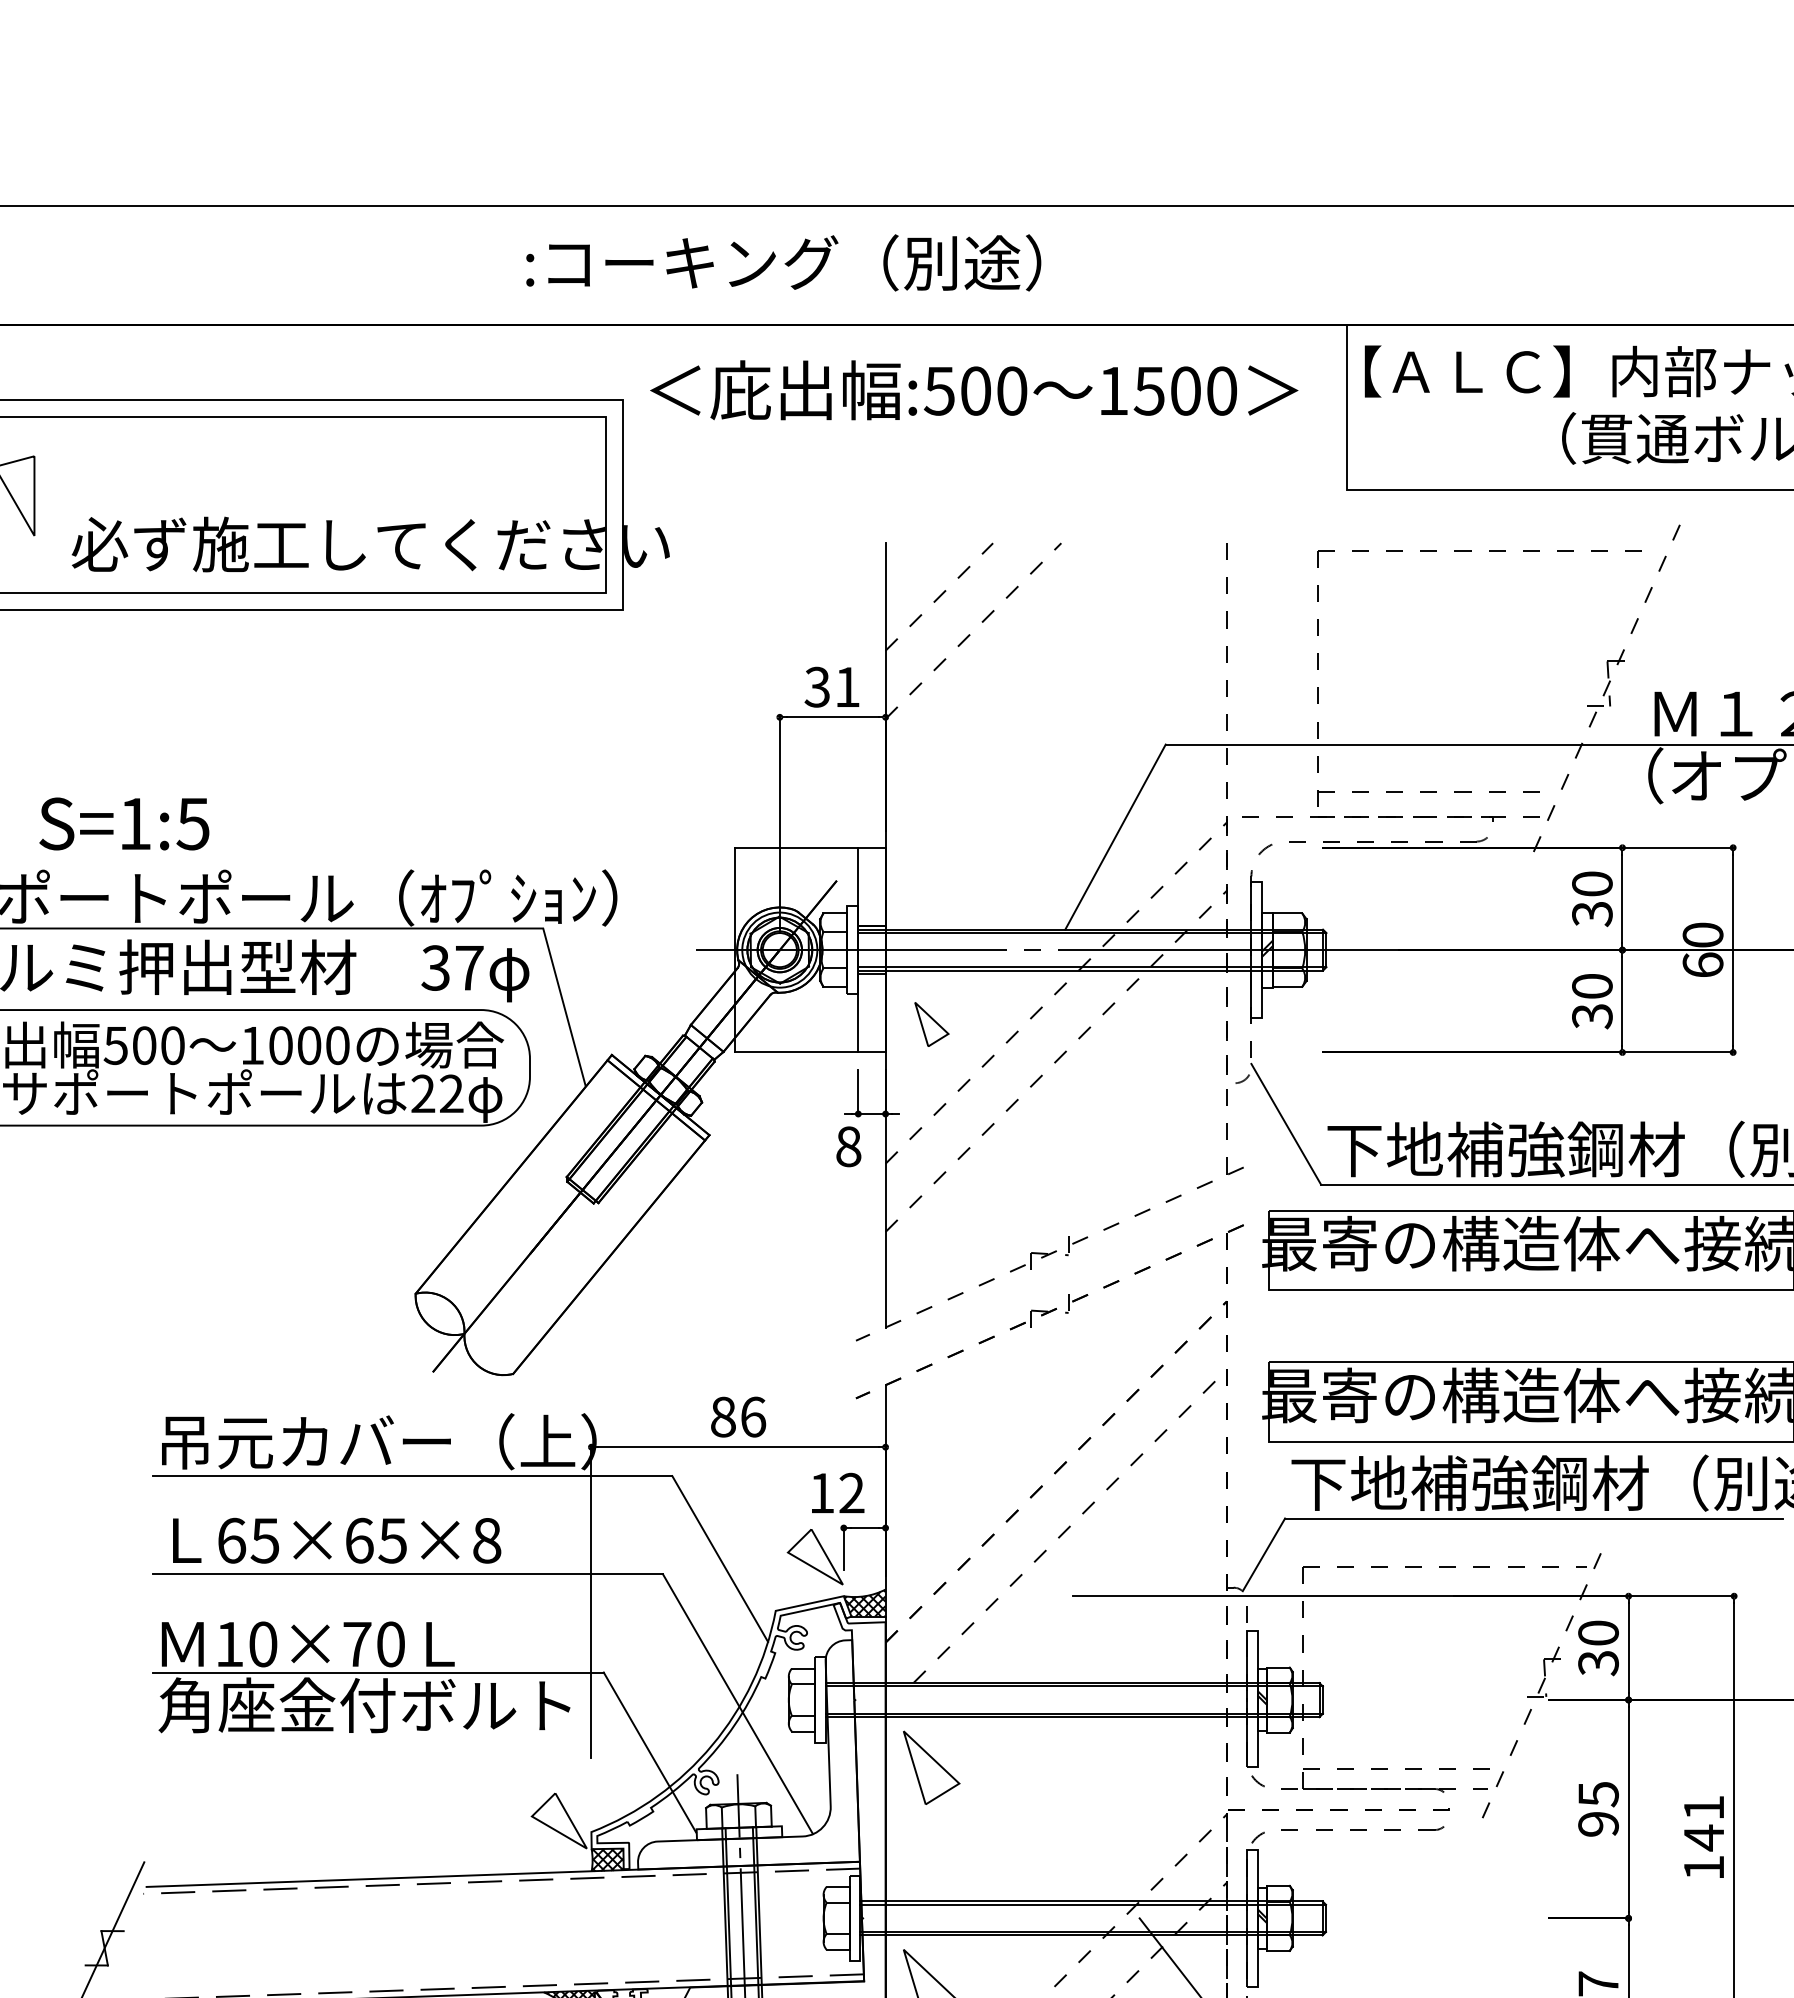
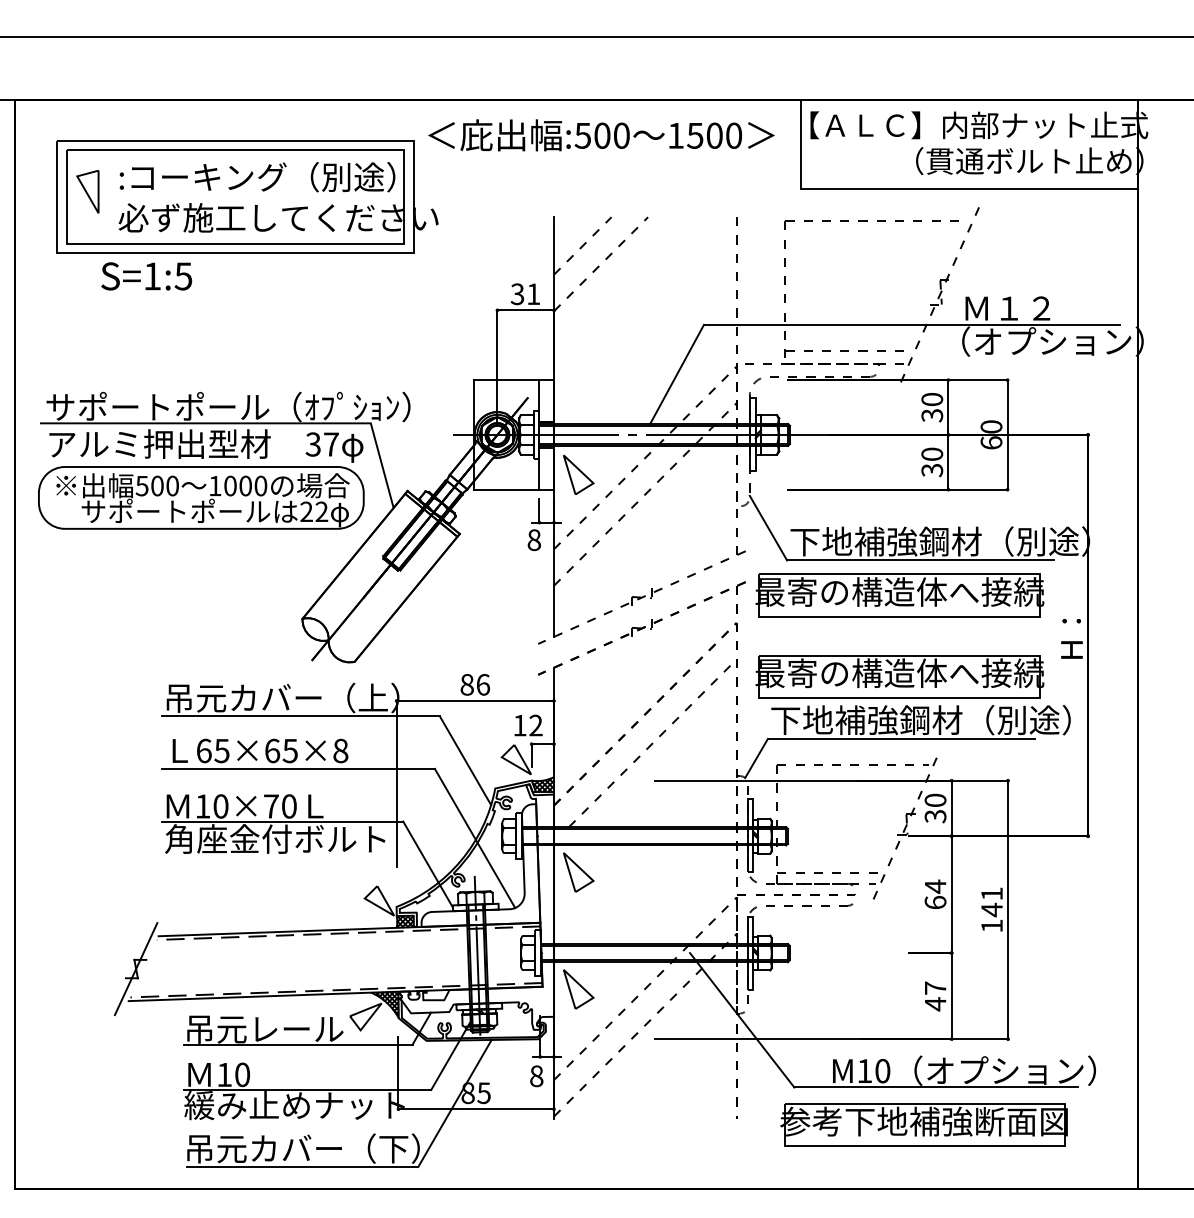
text: (783, 263) -> (257, 177), moved
text: (124, 824) -> (146, 276), moved
part: (931, 1024) -> (578, 474), size x1.67
text: (1598, 1808) -> (935, 894), 95 -> 64

